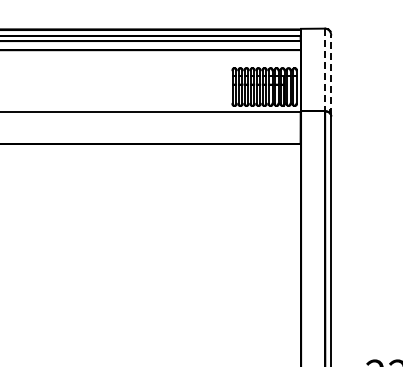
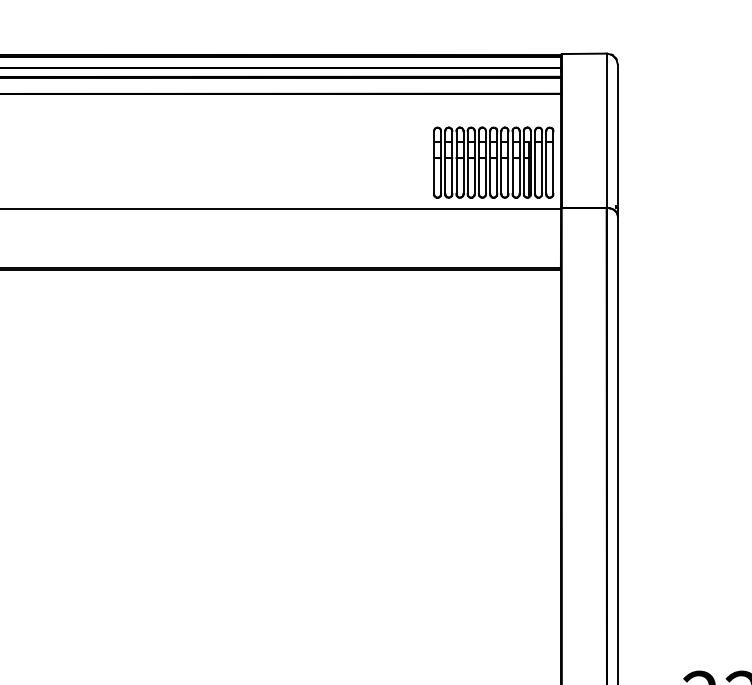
line: (325, 70) -> (607, 131), dashed -> solid
line: (331, 74) -> (618, 139), dashed -> solid

